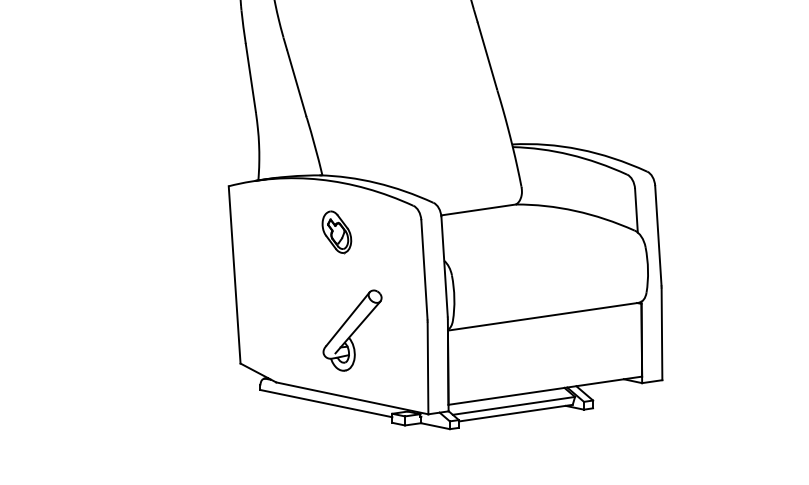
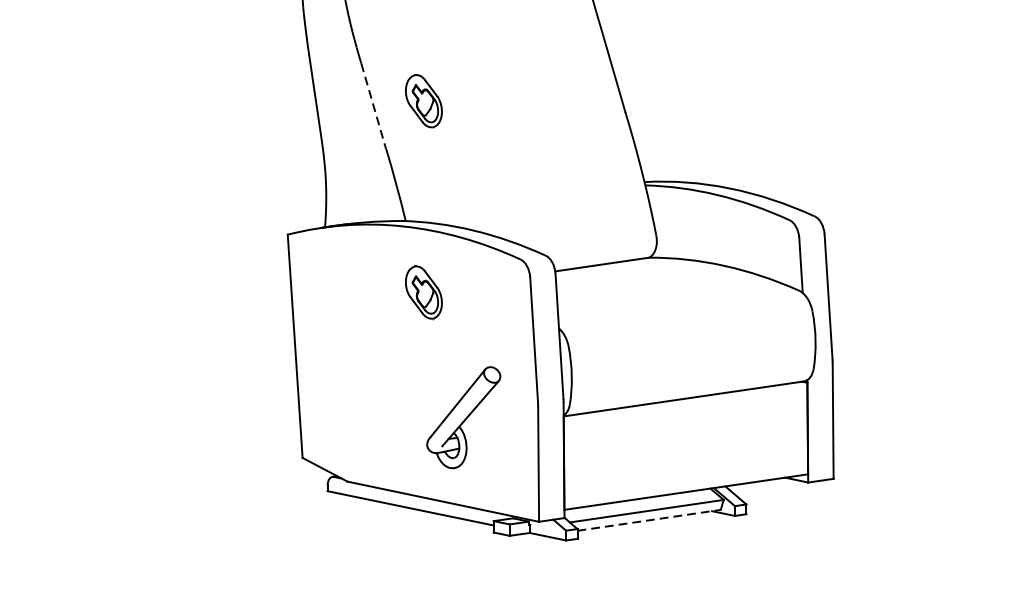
part: (336, 80) -> (423, 101), added
line: (296, 83) -> (373, 105), solid -> dashed
part: (352, 330) -> (463, 417), moved
line: (515, 413) -> (648, 520), solid -> dashed

